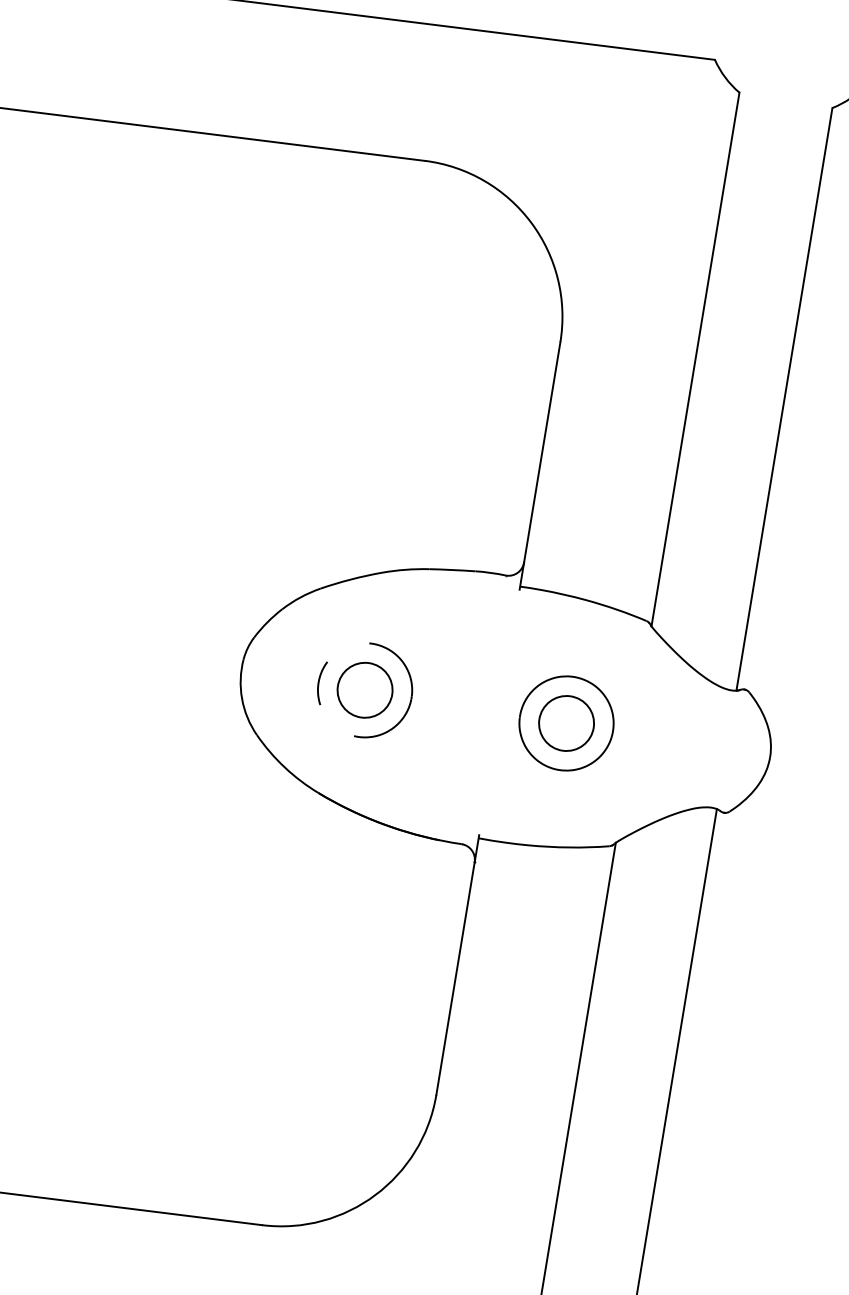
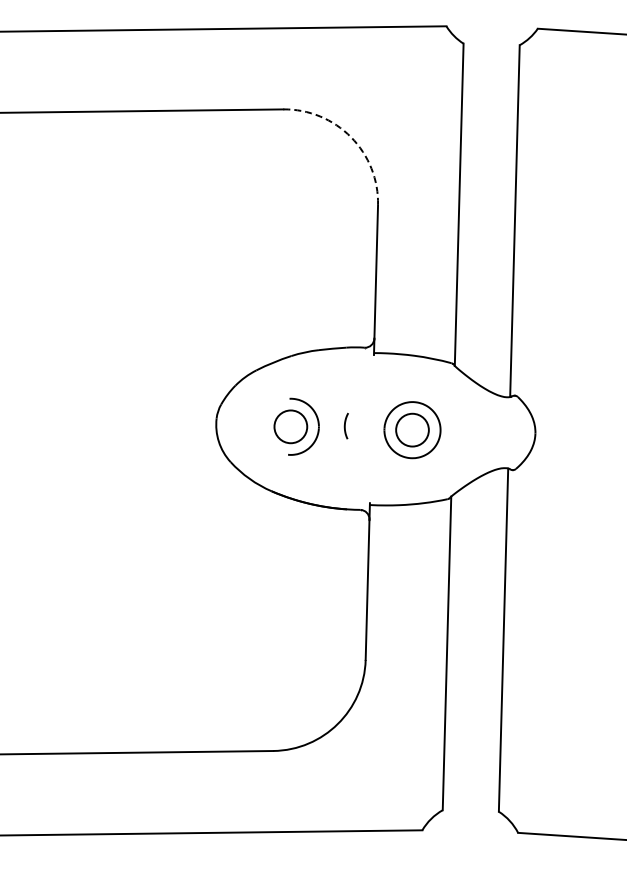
arc: (531, 223) -> (351, 137), solid -> dashed
curve: (319, 681) -> (345, 425), moved

